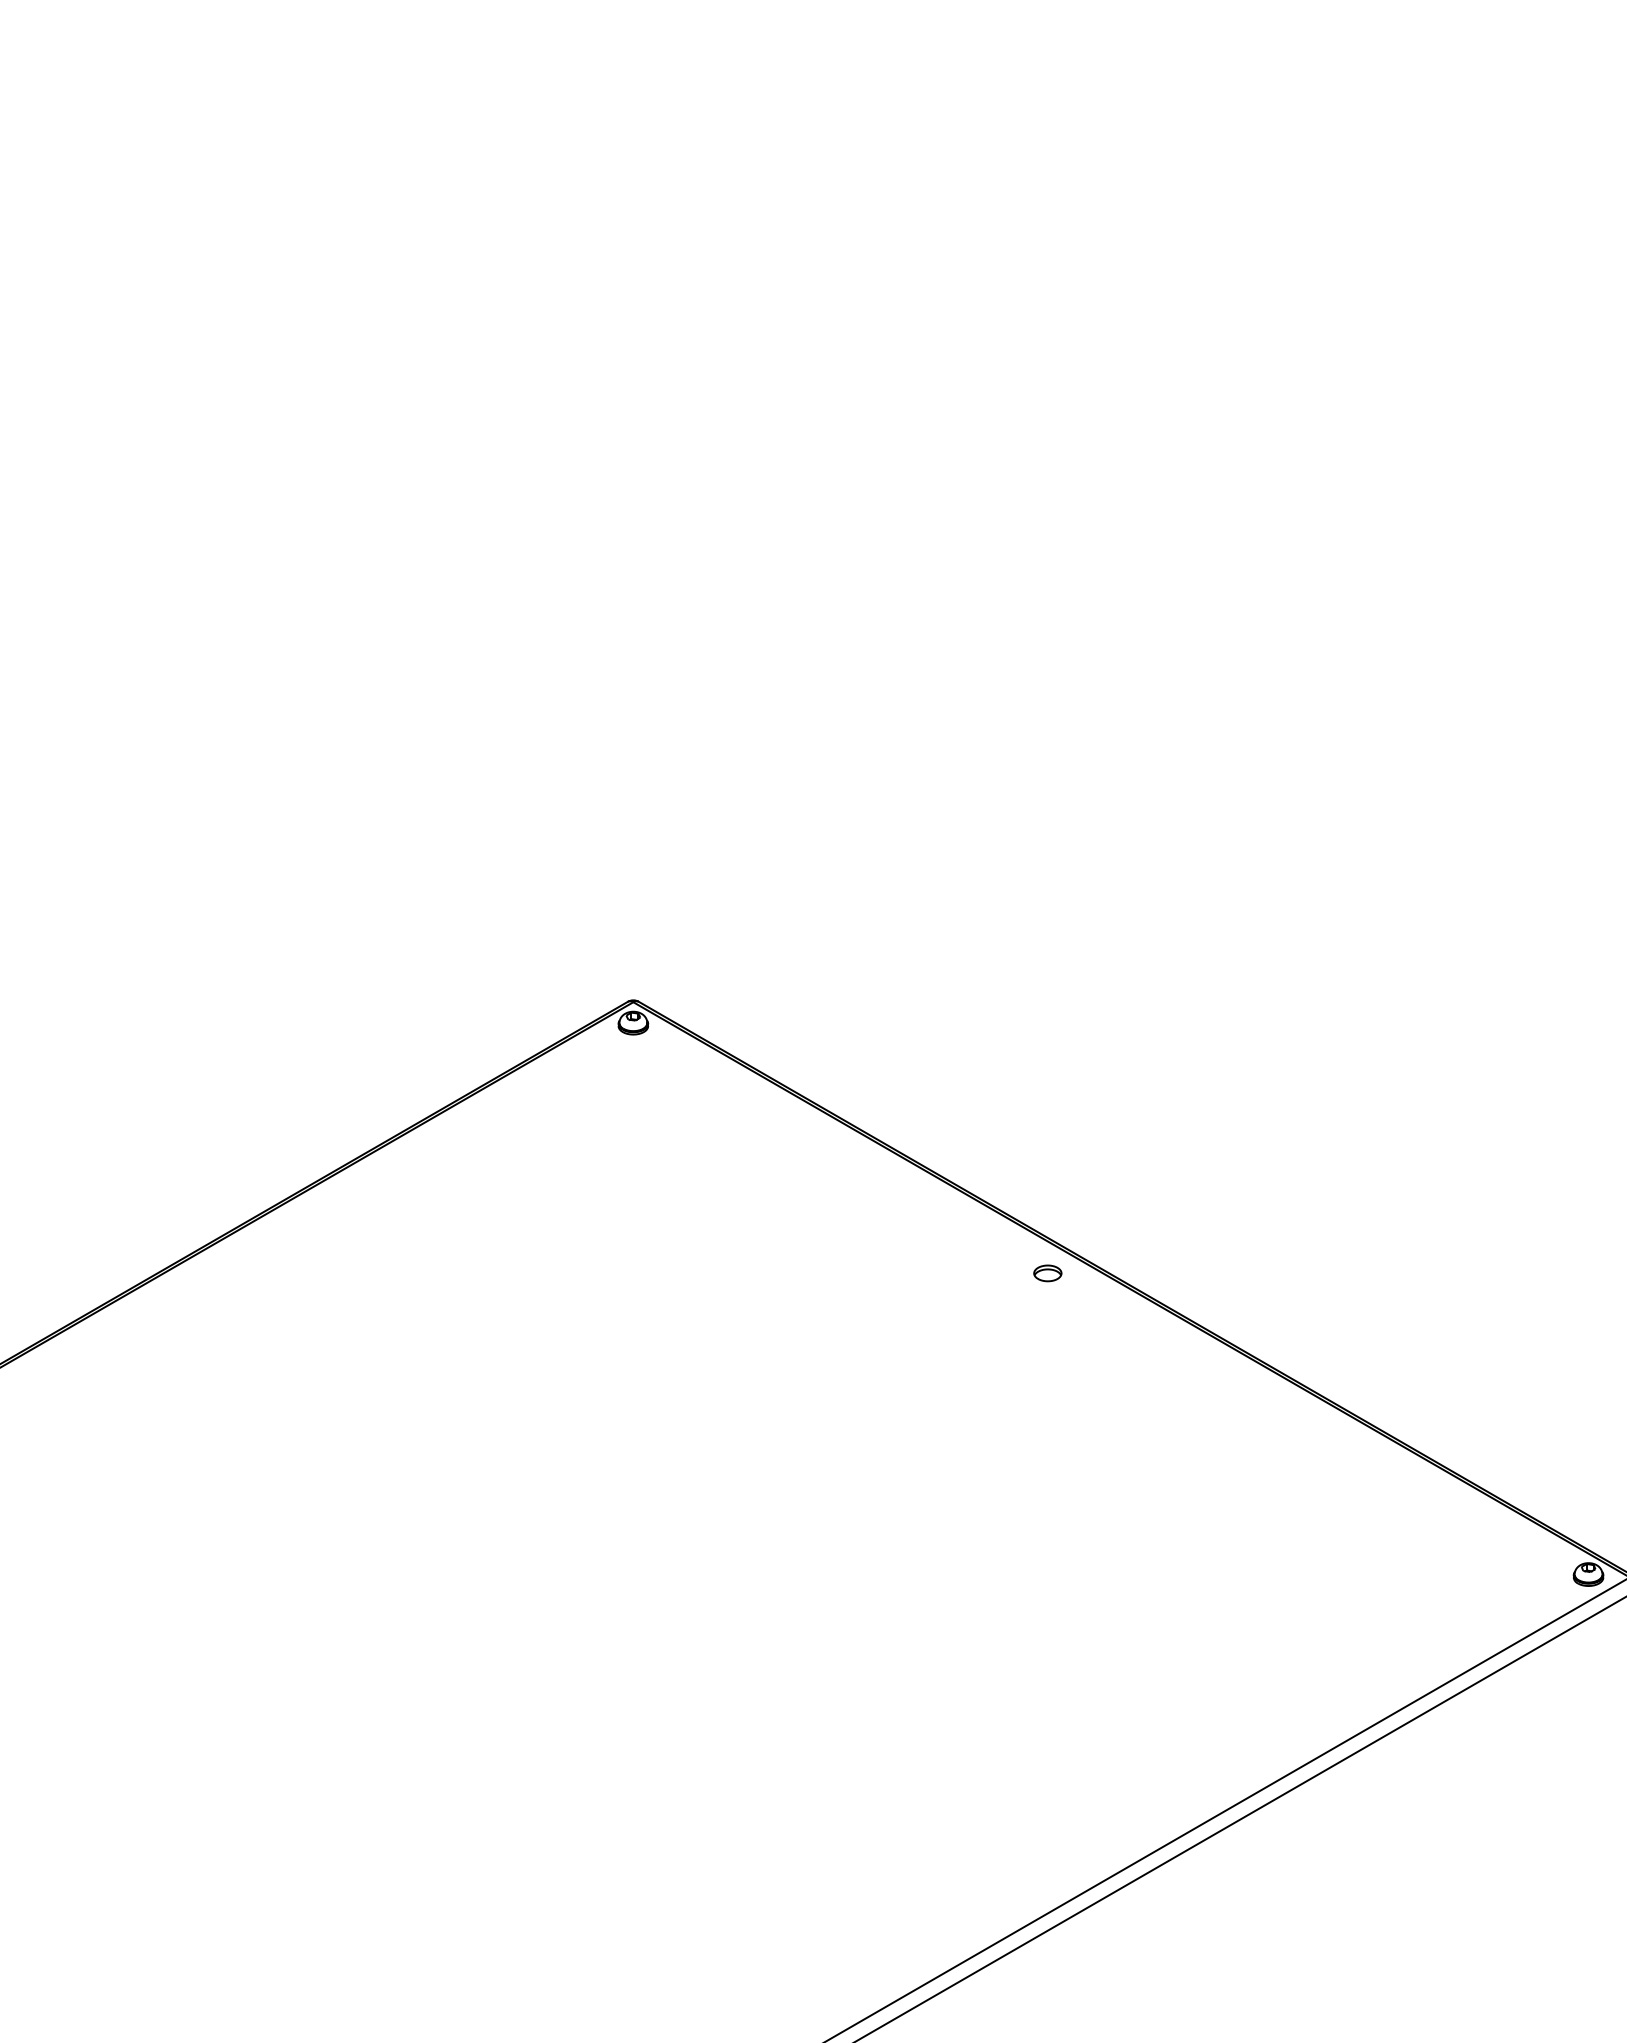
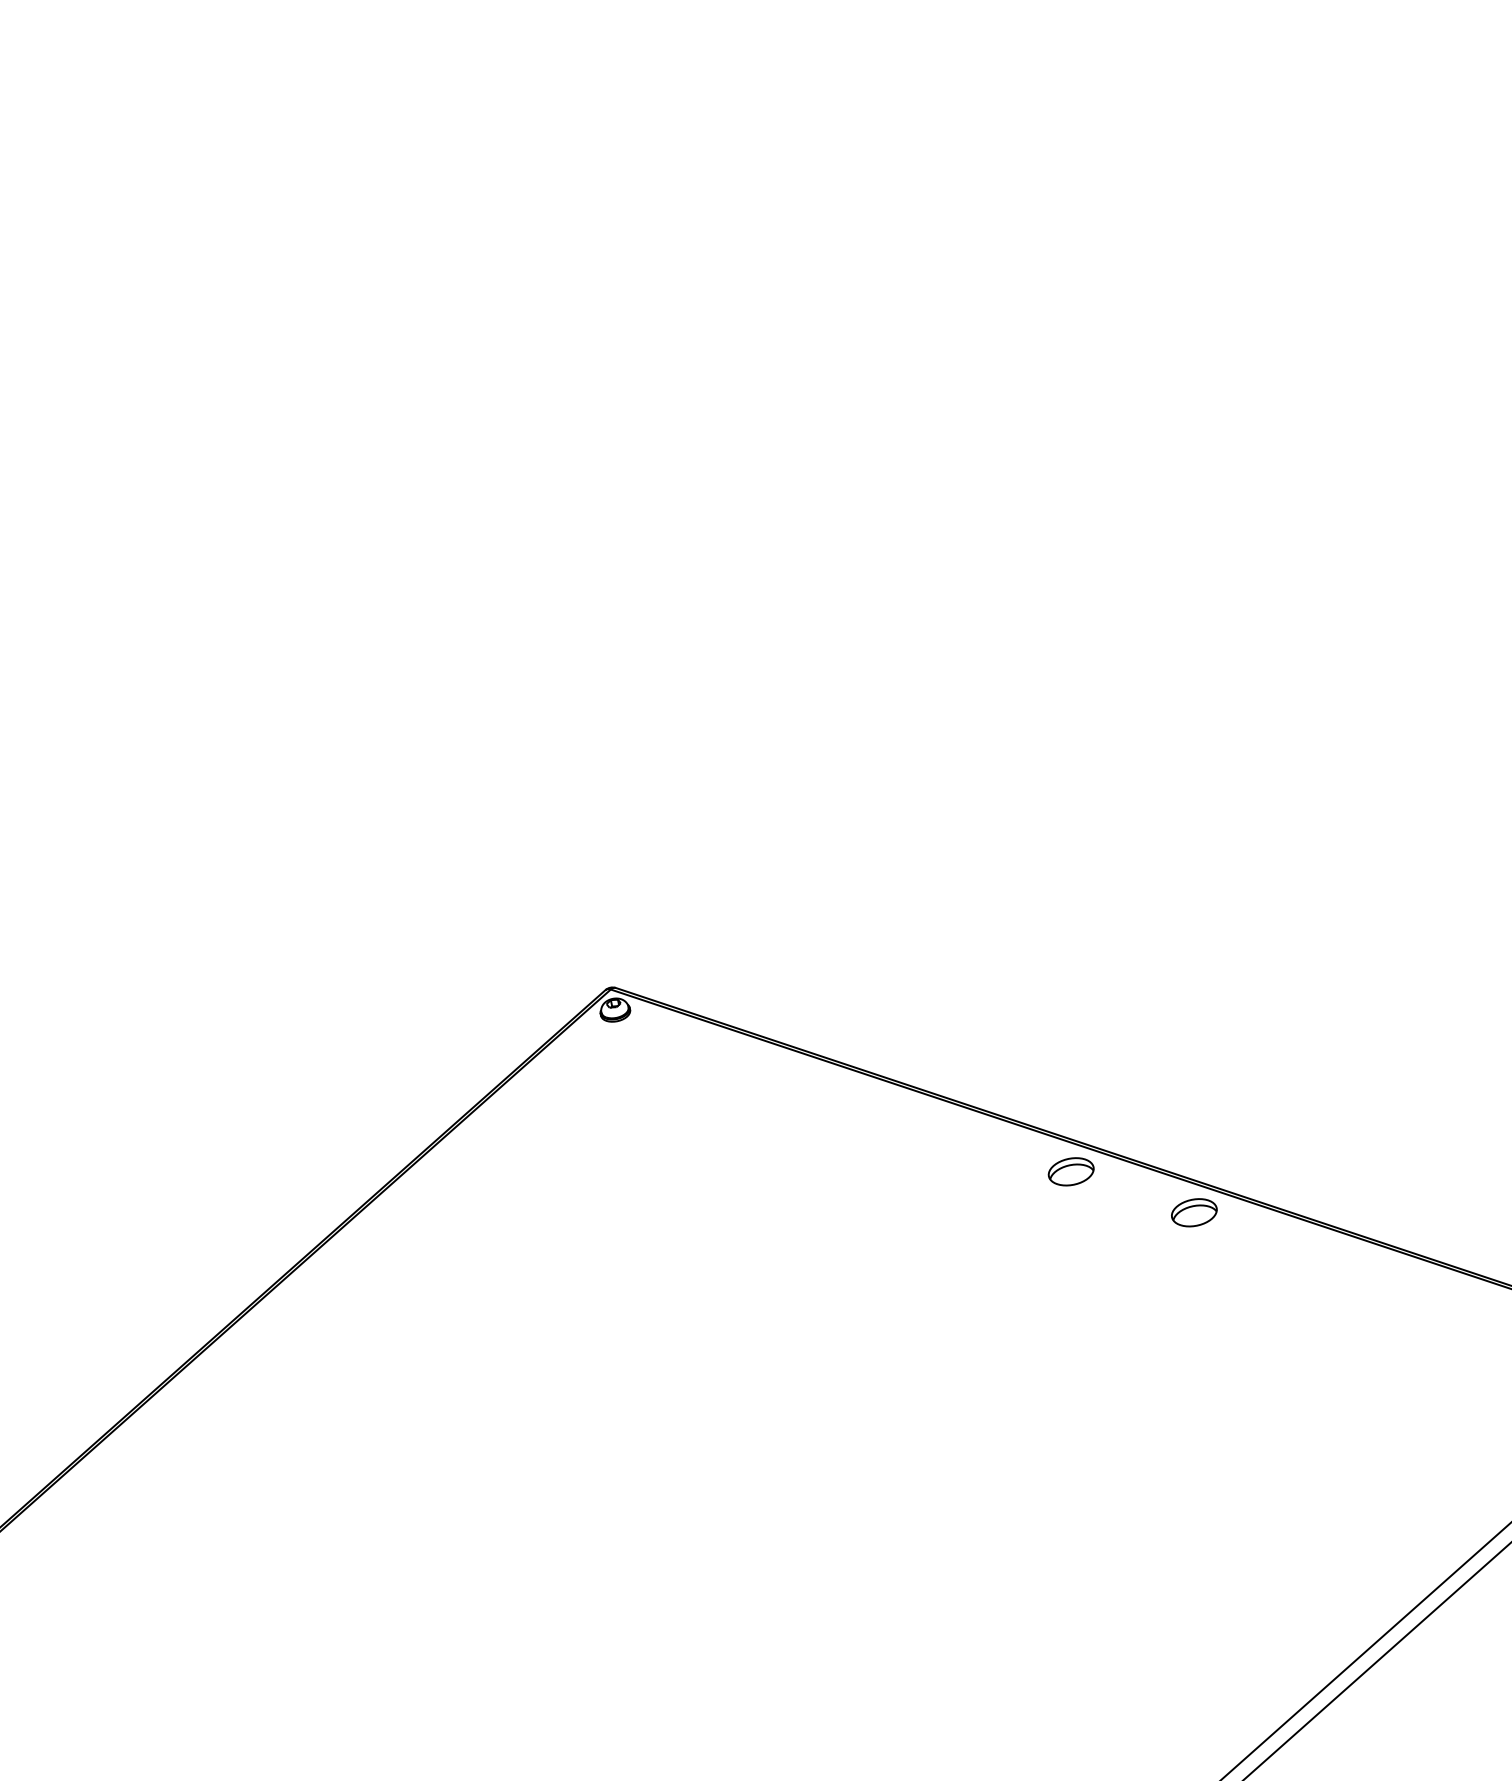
part: (1047, 1273) -> (1071, 1172), size x1.67
part: (1159, 1338) -> (1193, 1213), added

